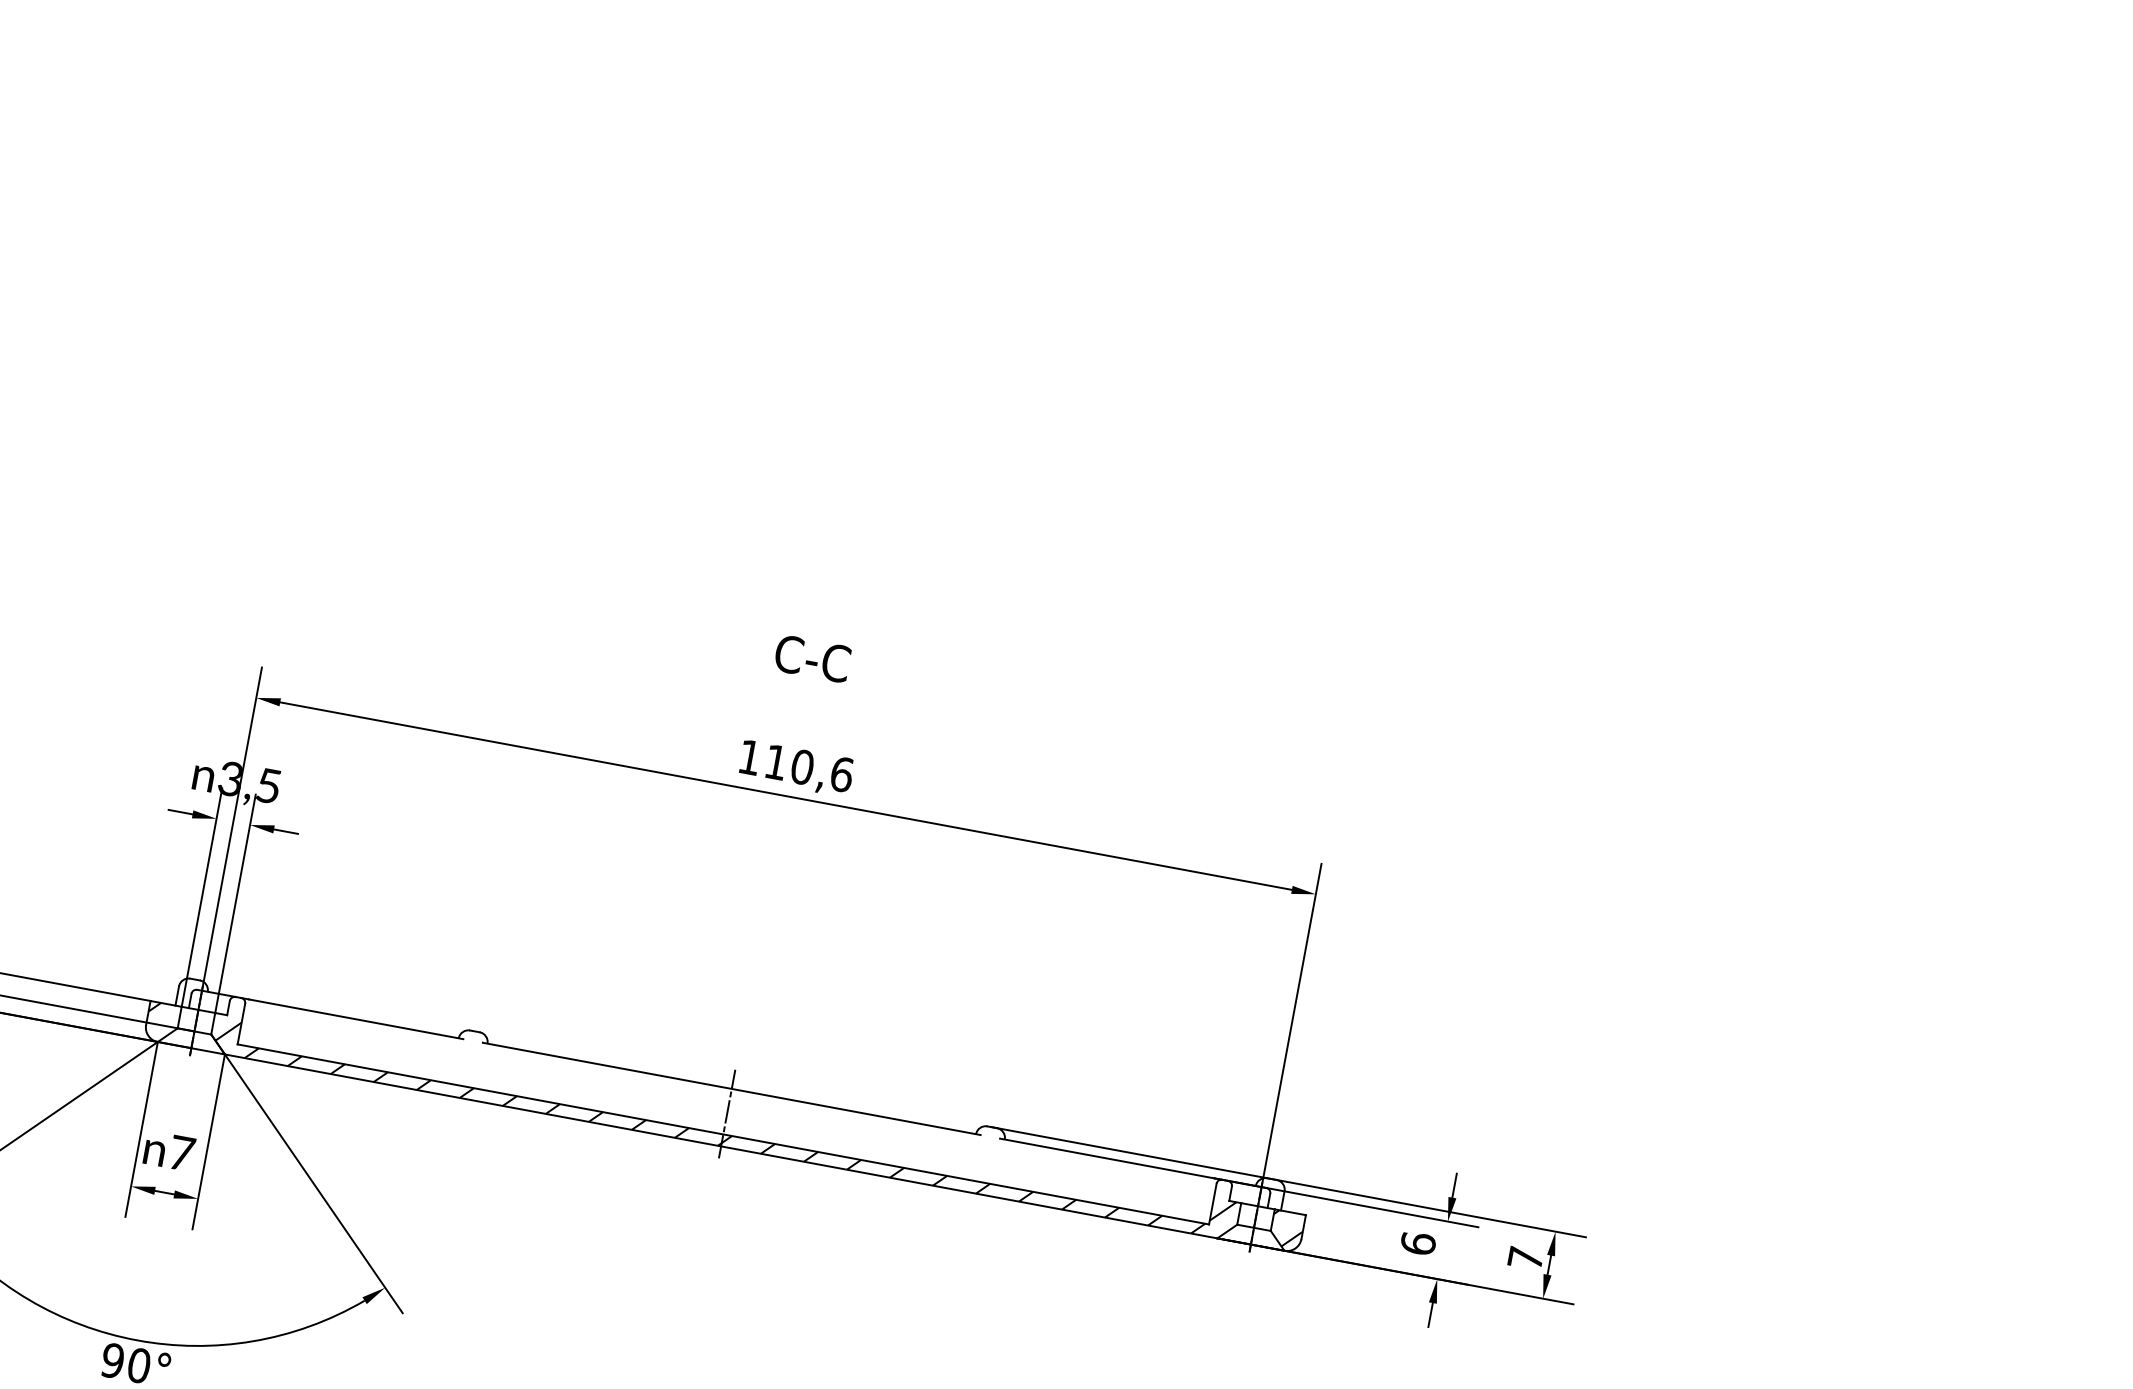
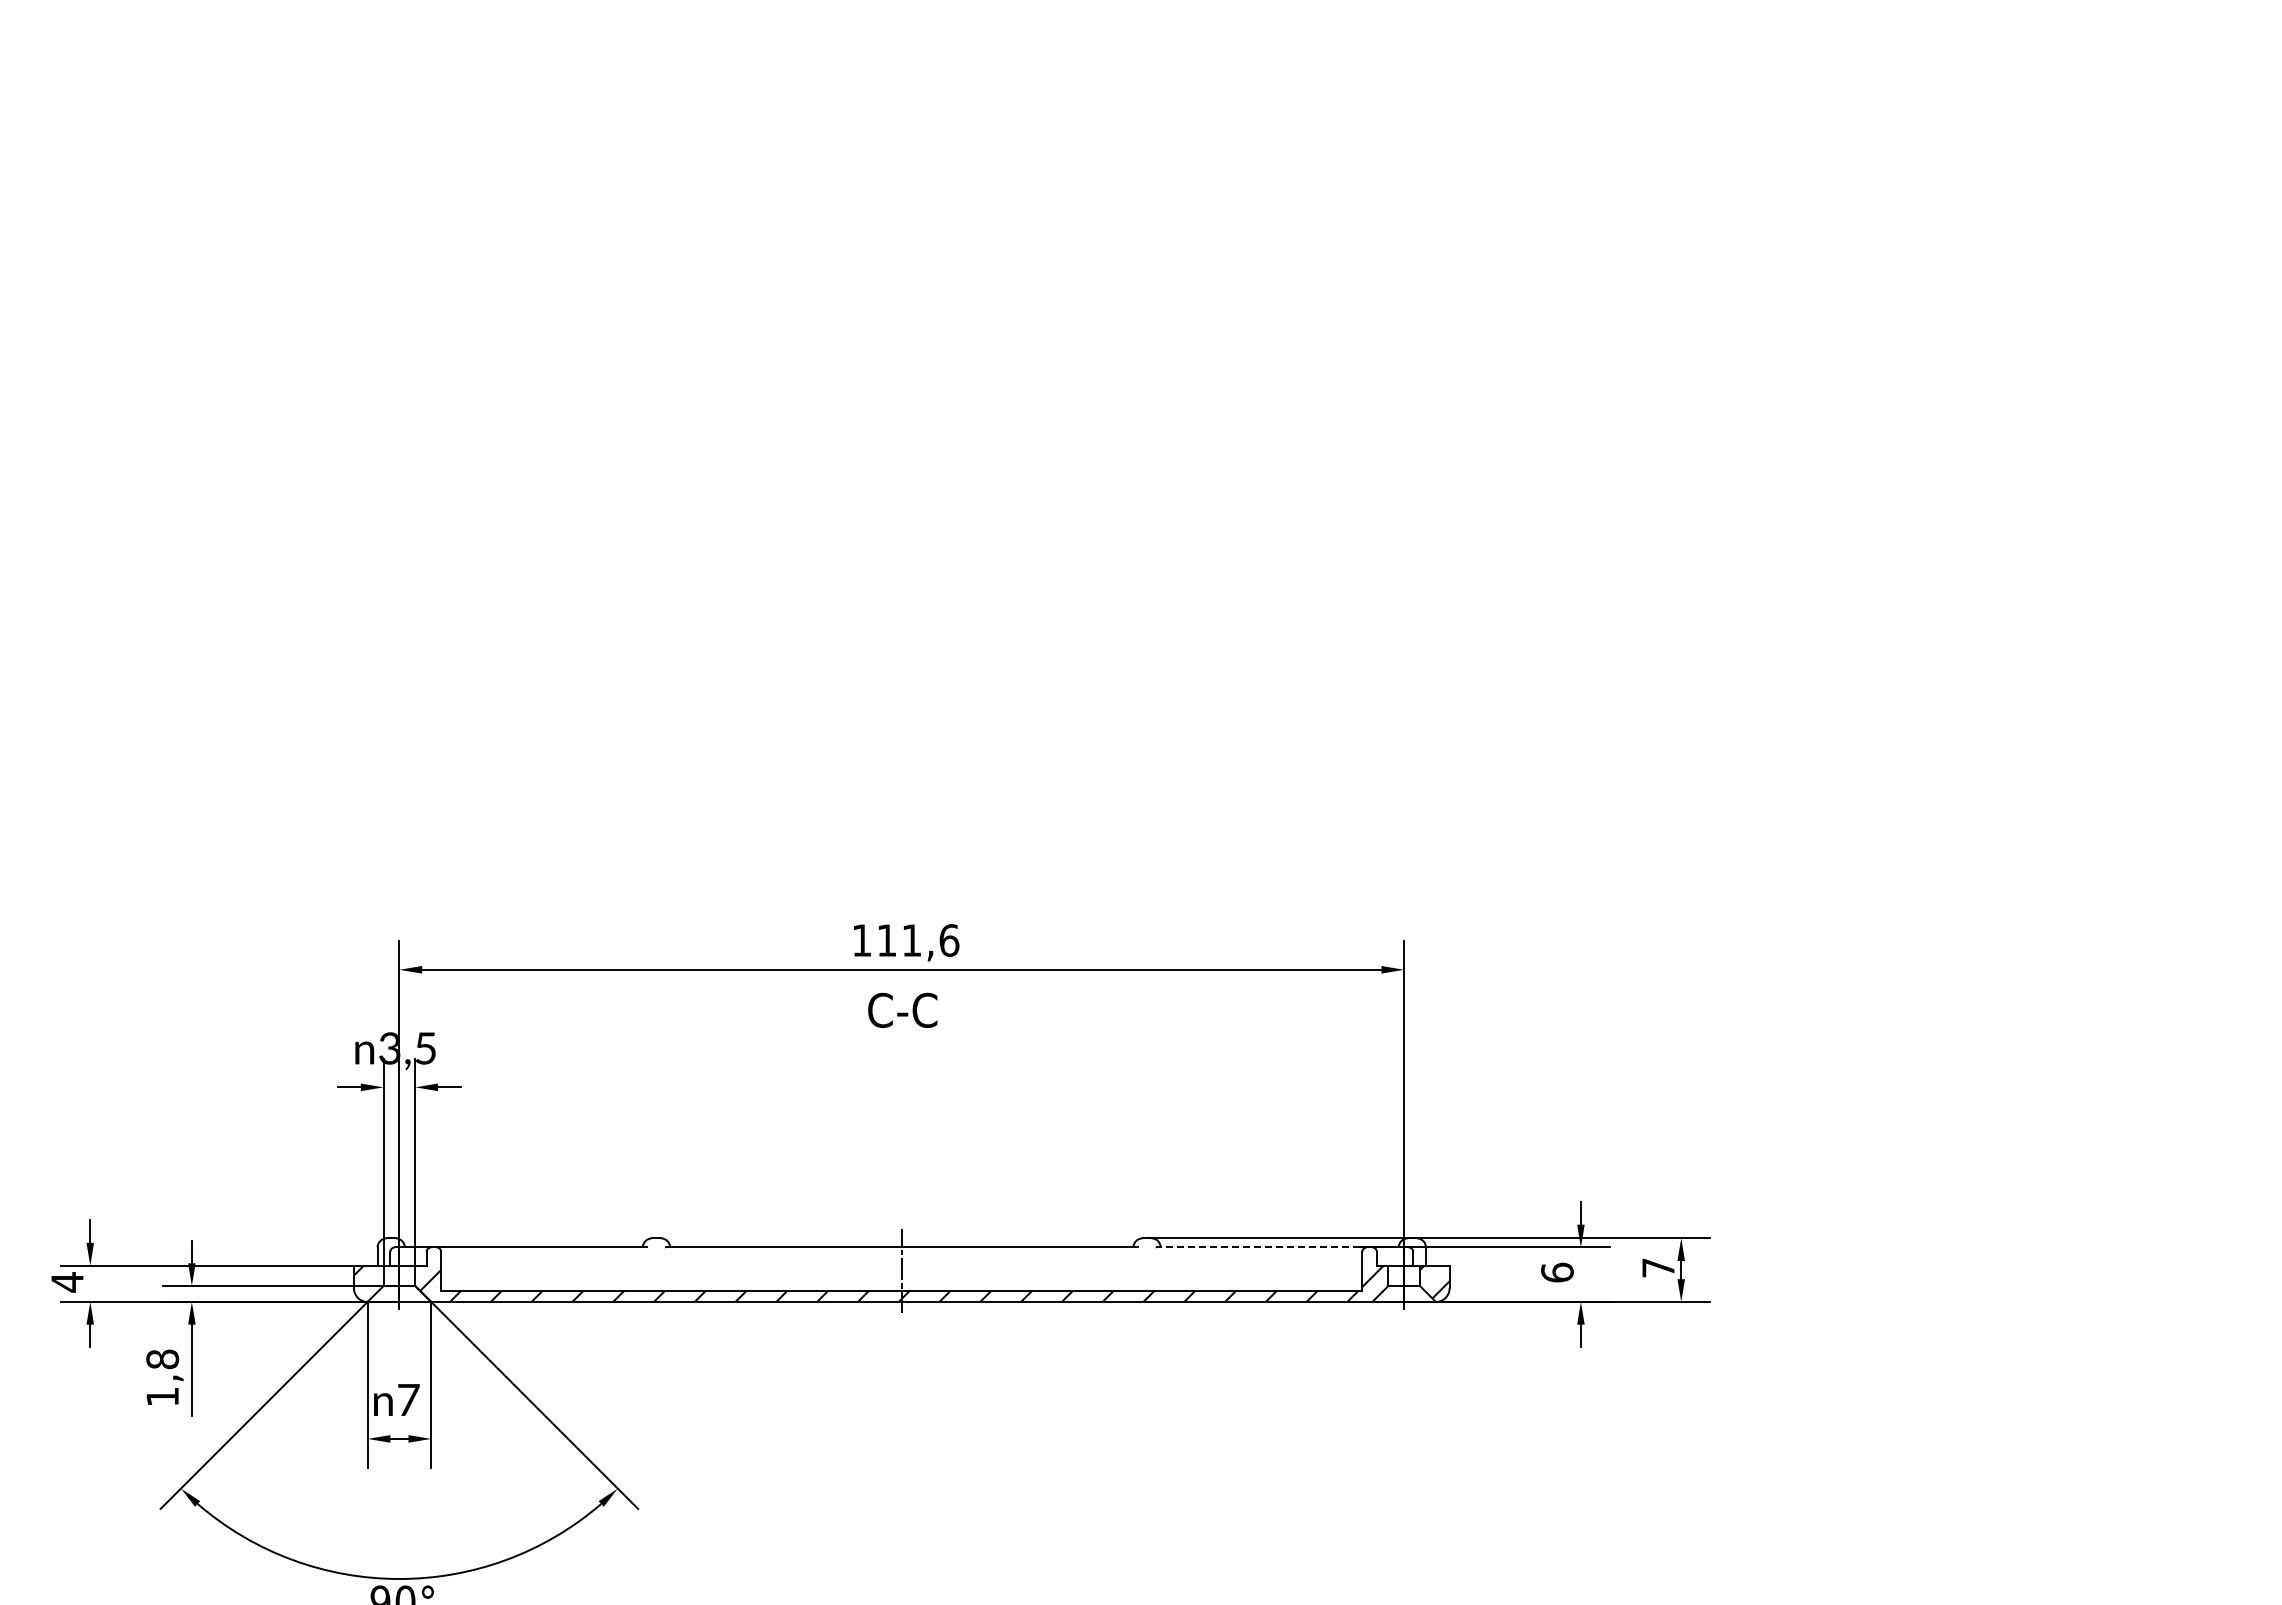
text: (812, 657) -> (902, 1009), moved
text: (802, 767) -> (911, 940), 110,6 -> 111,6
line: (1107, 1158) -> (1258, 1247), solid -> dashed

